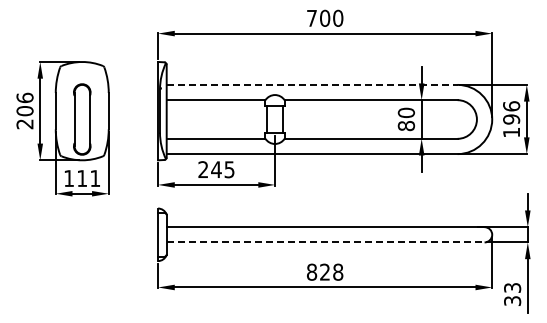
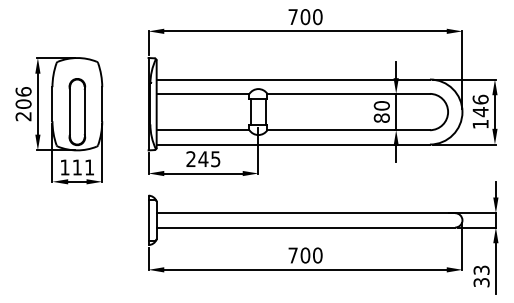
line: (312, 84) -> (293, 79), dashed -> solid
text: (511, 119) -> (480, 112), 196 -> 146
line: (325, 242) -> (305, 227), dashed -> solid
text: (325, 271) -> (305, 254), 828 -> 700

